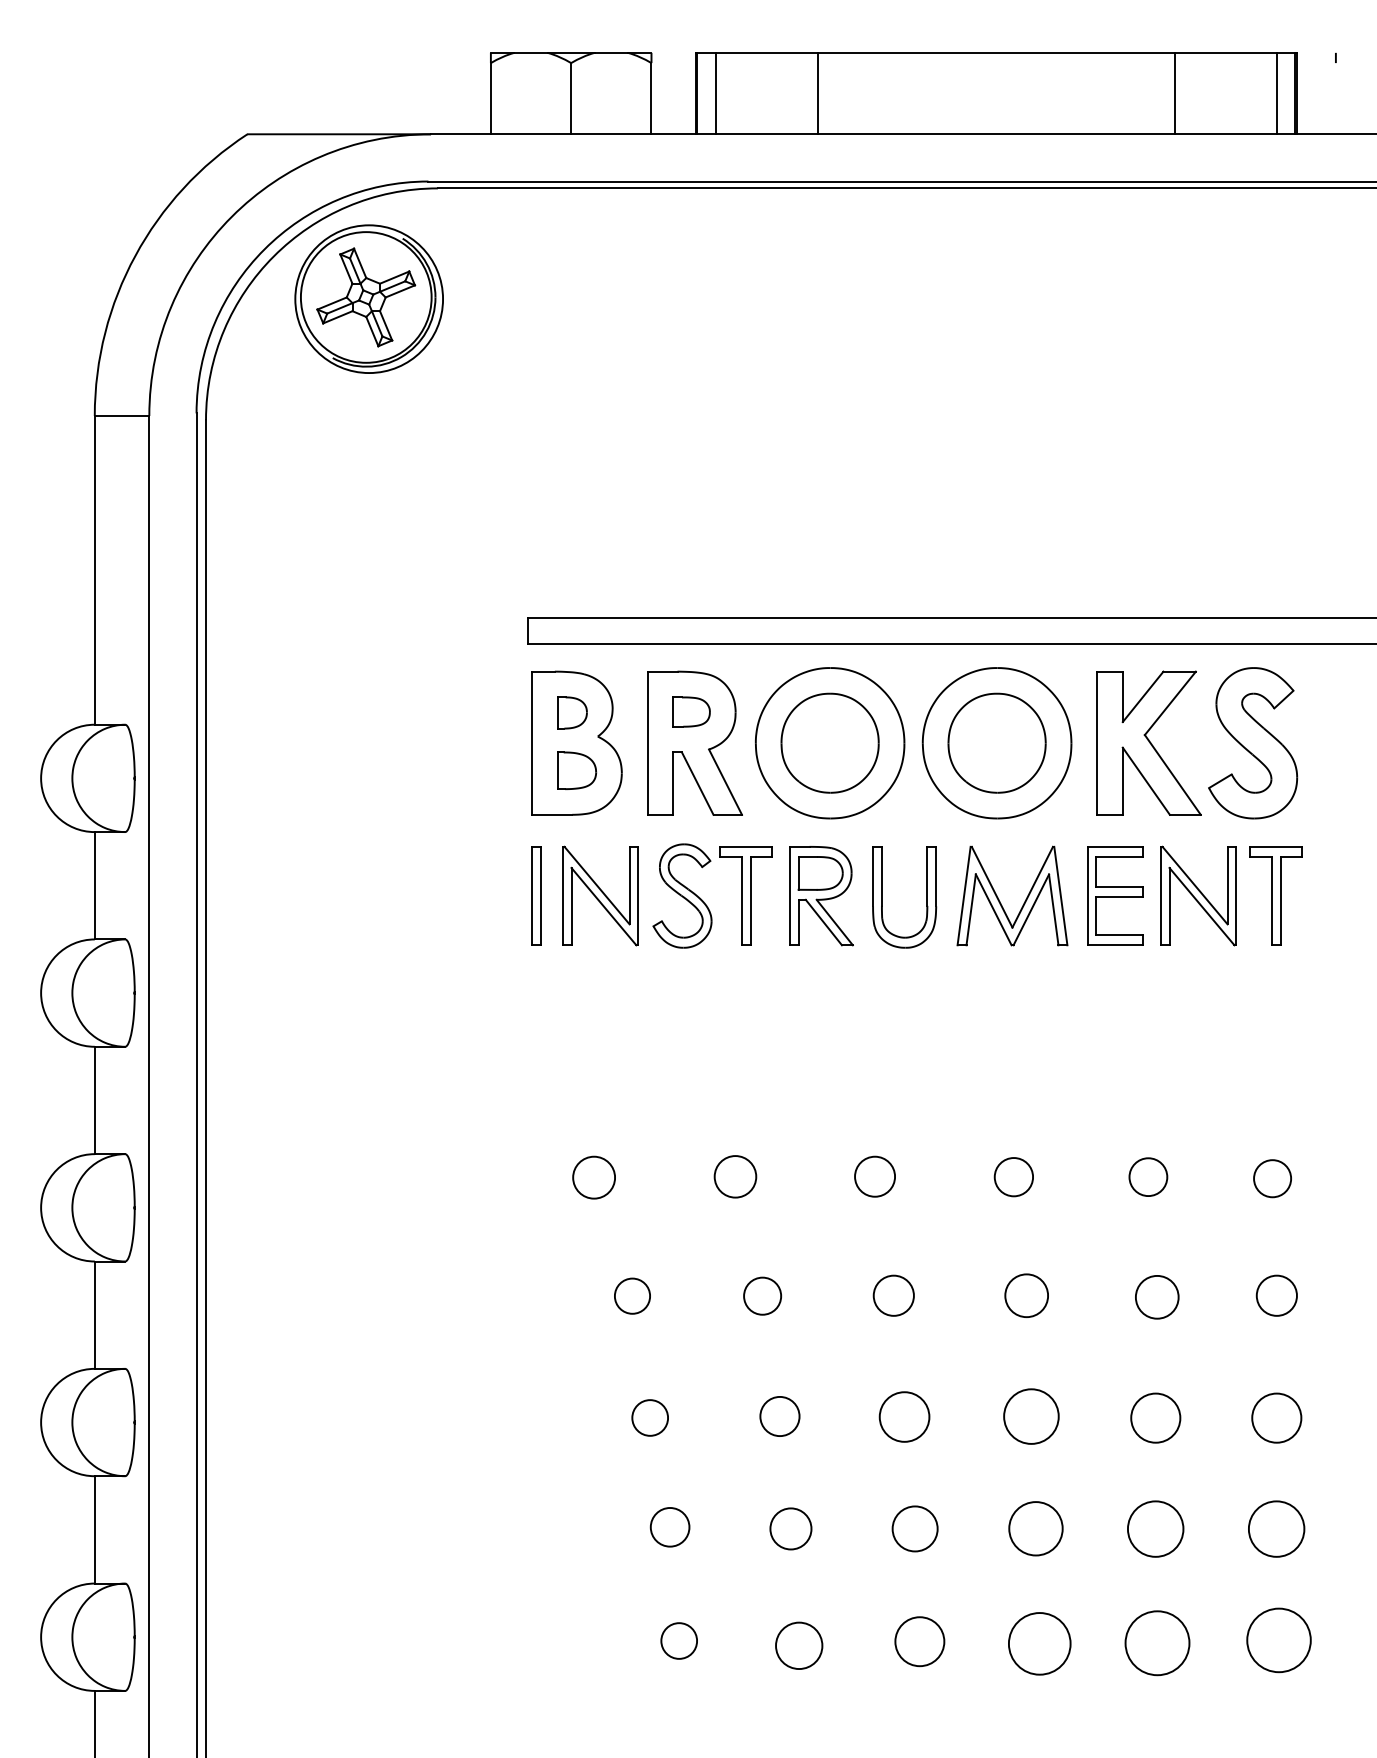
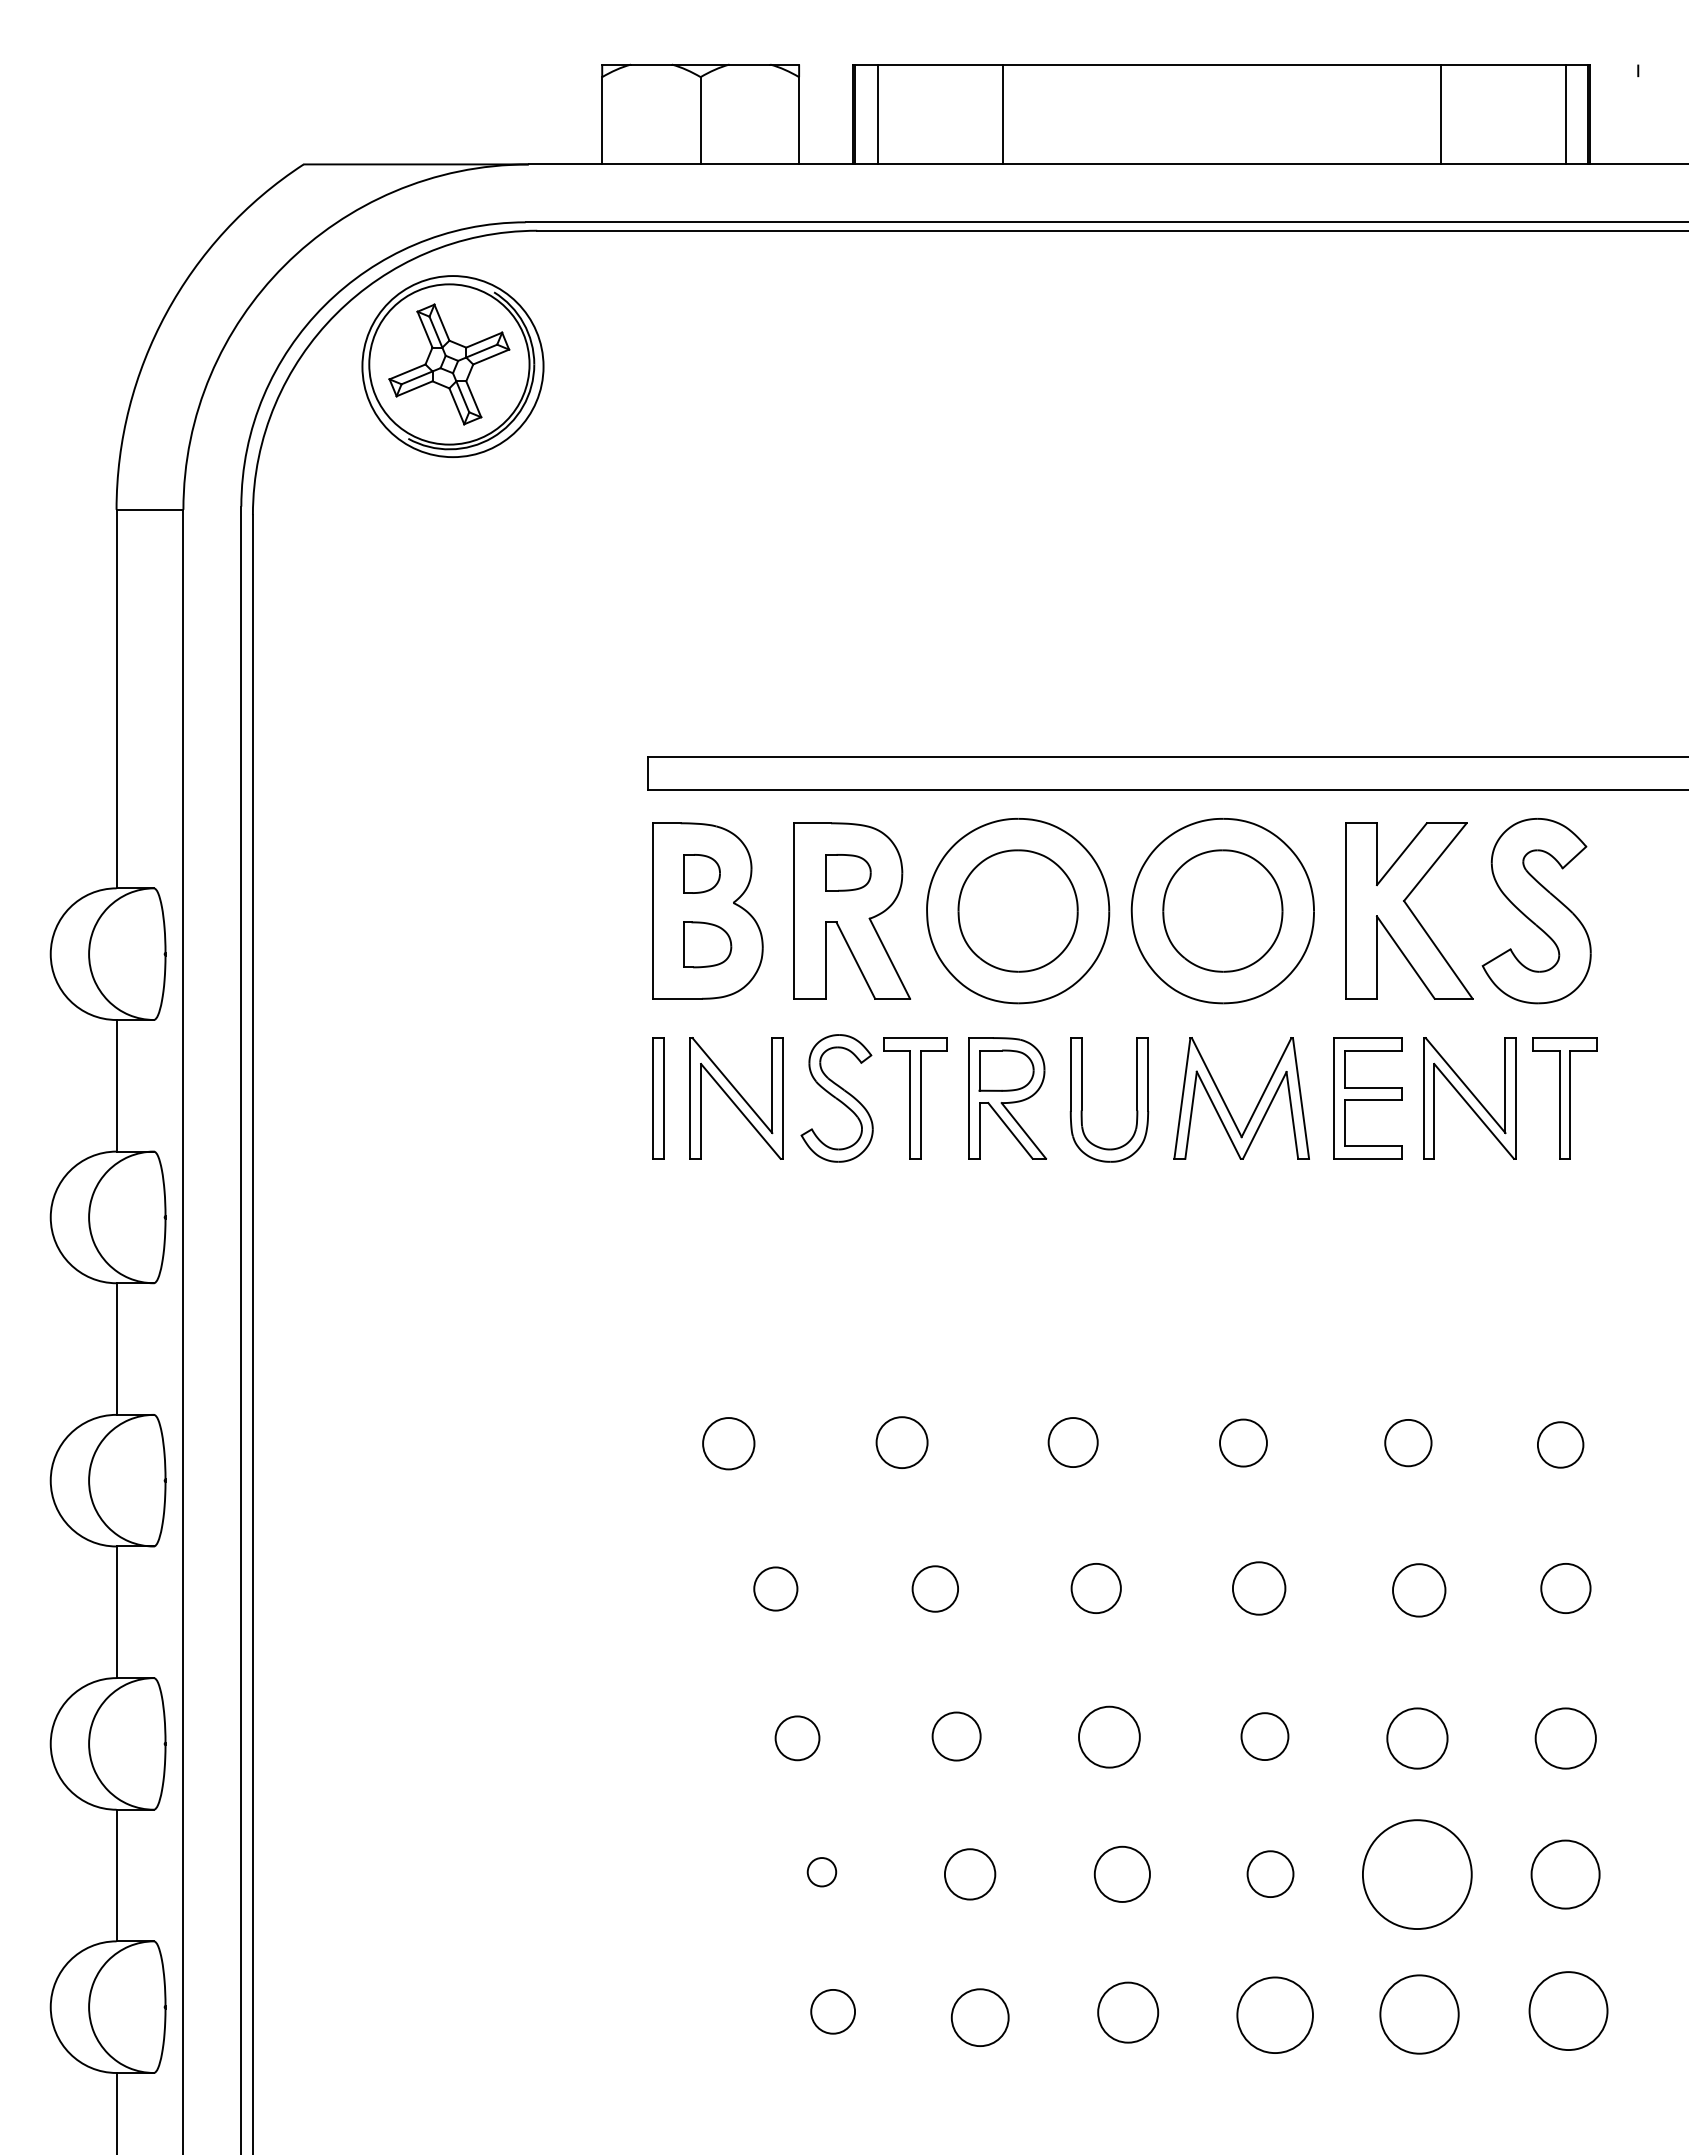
circle: (1031, 1416) -> (1264, 1736), size x0.7
circle: (669, 1526) -> (821, 1871), size x0.6
circle: (1035, 1528) -> (1270, 1873), size x0.7
circle: (1155, 1529) -> (1417, 1874), size x1.6

